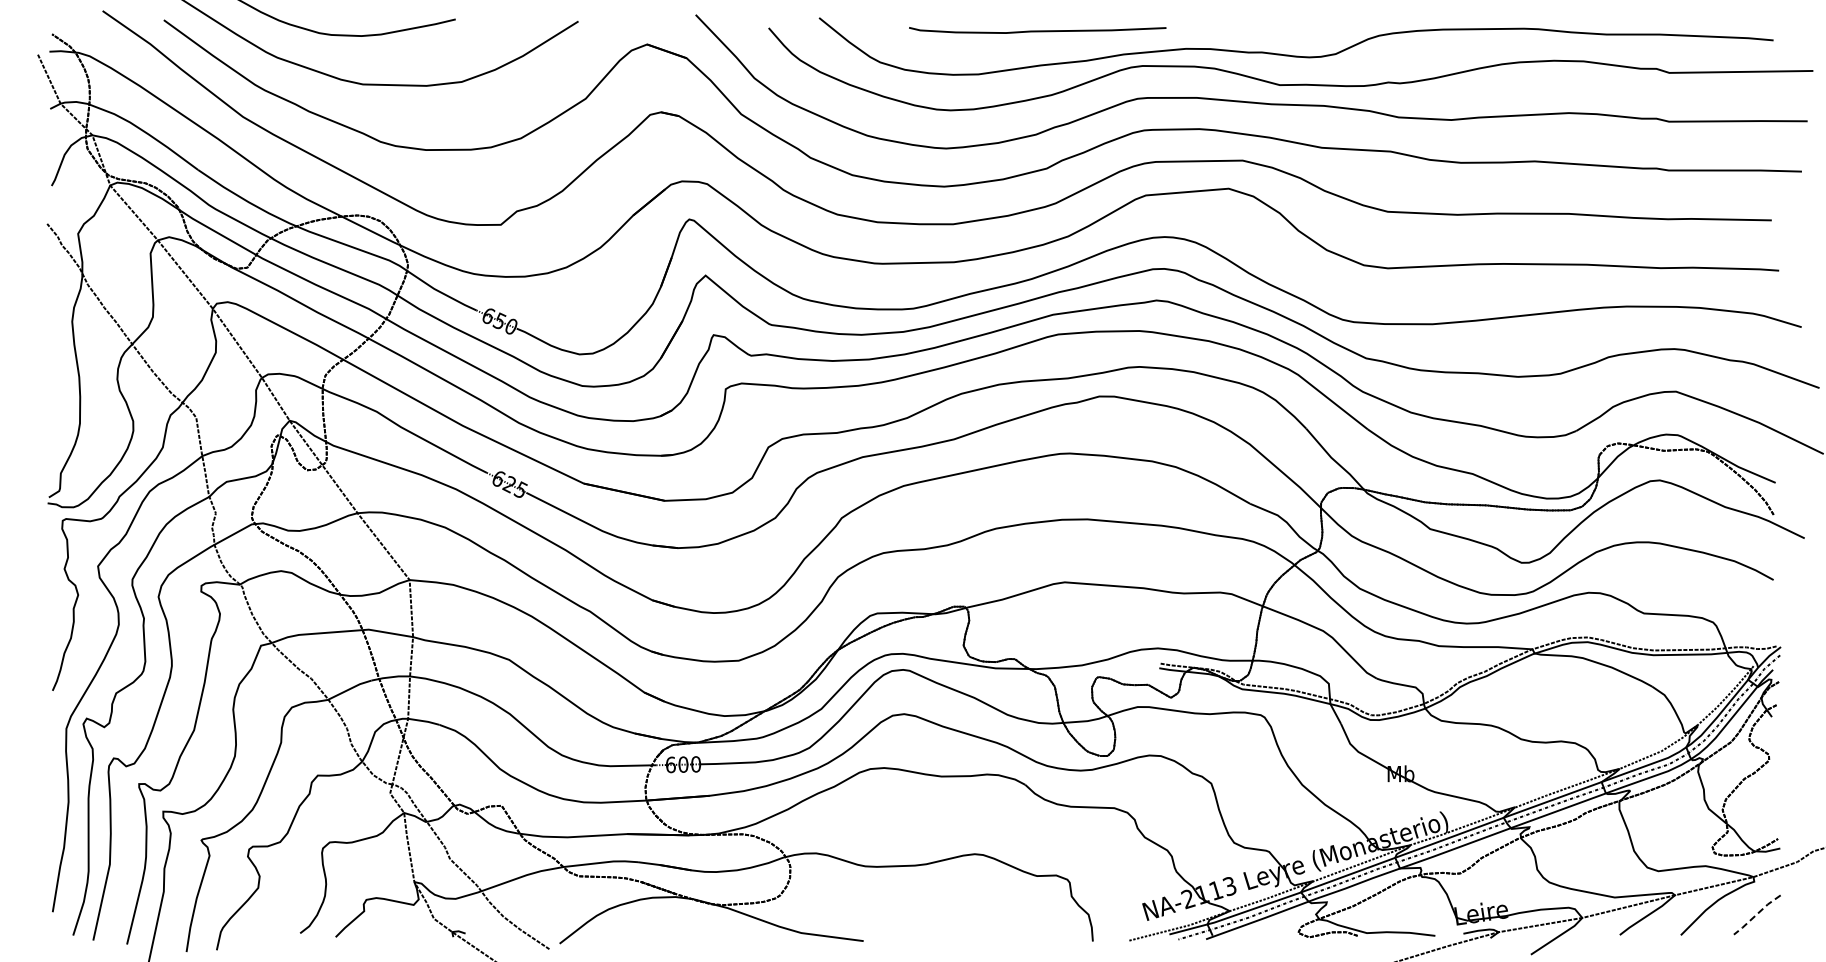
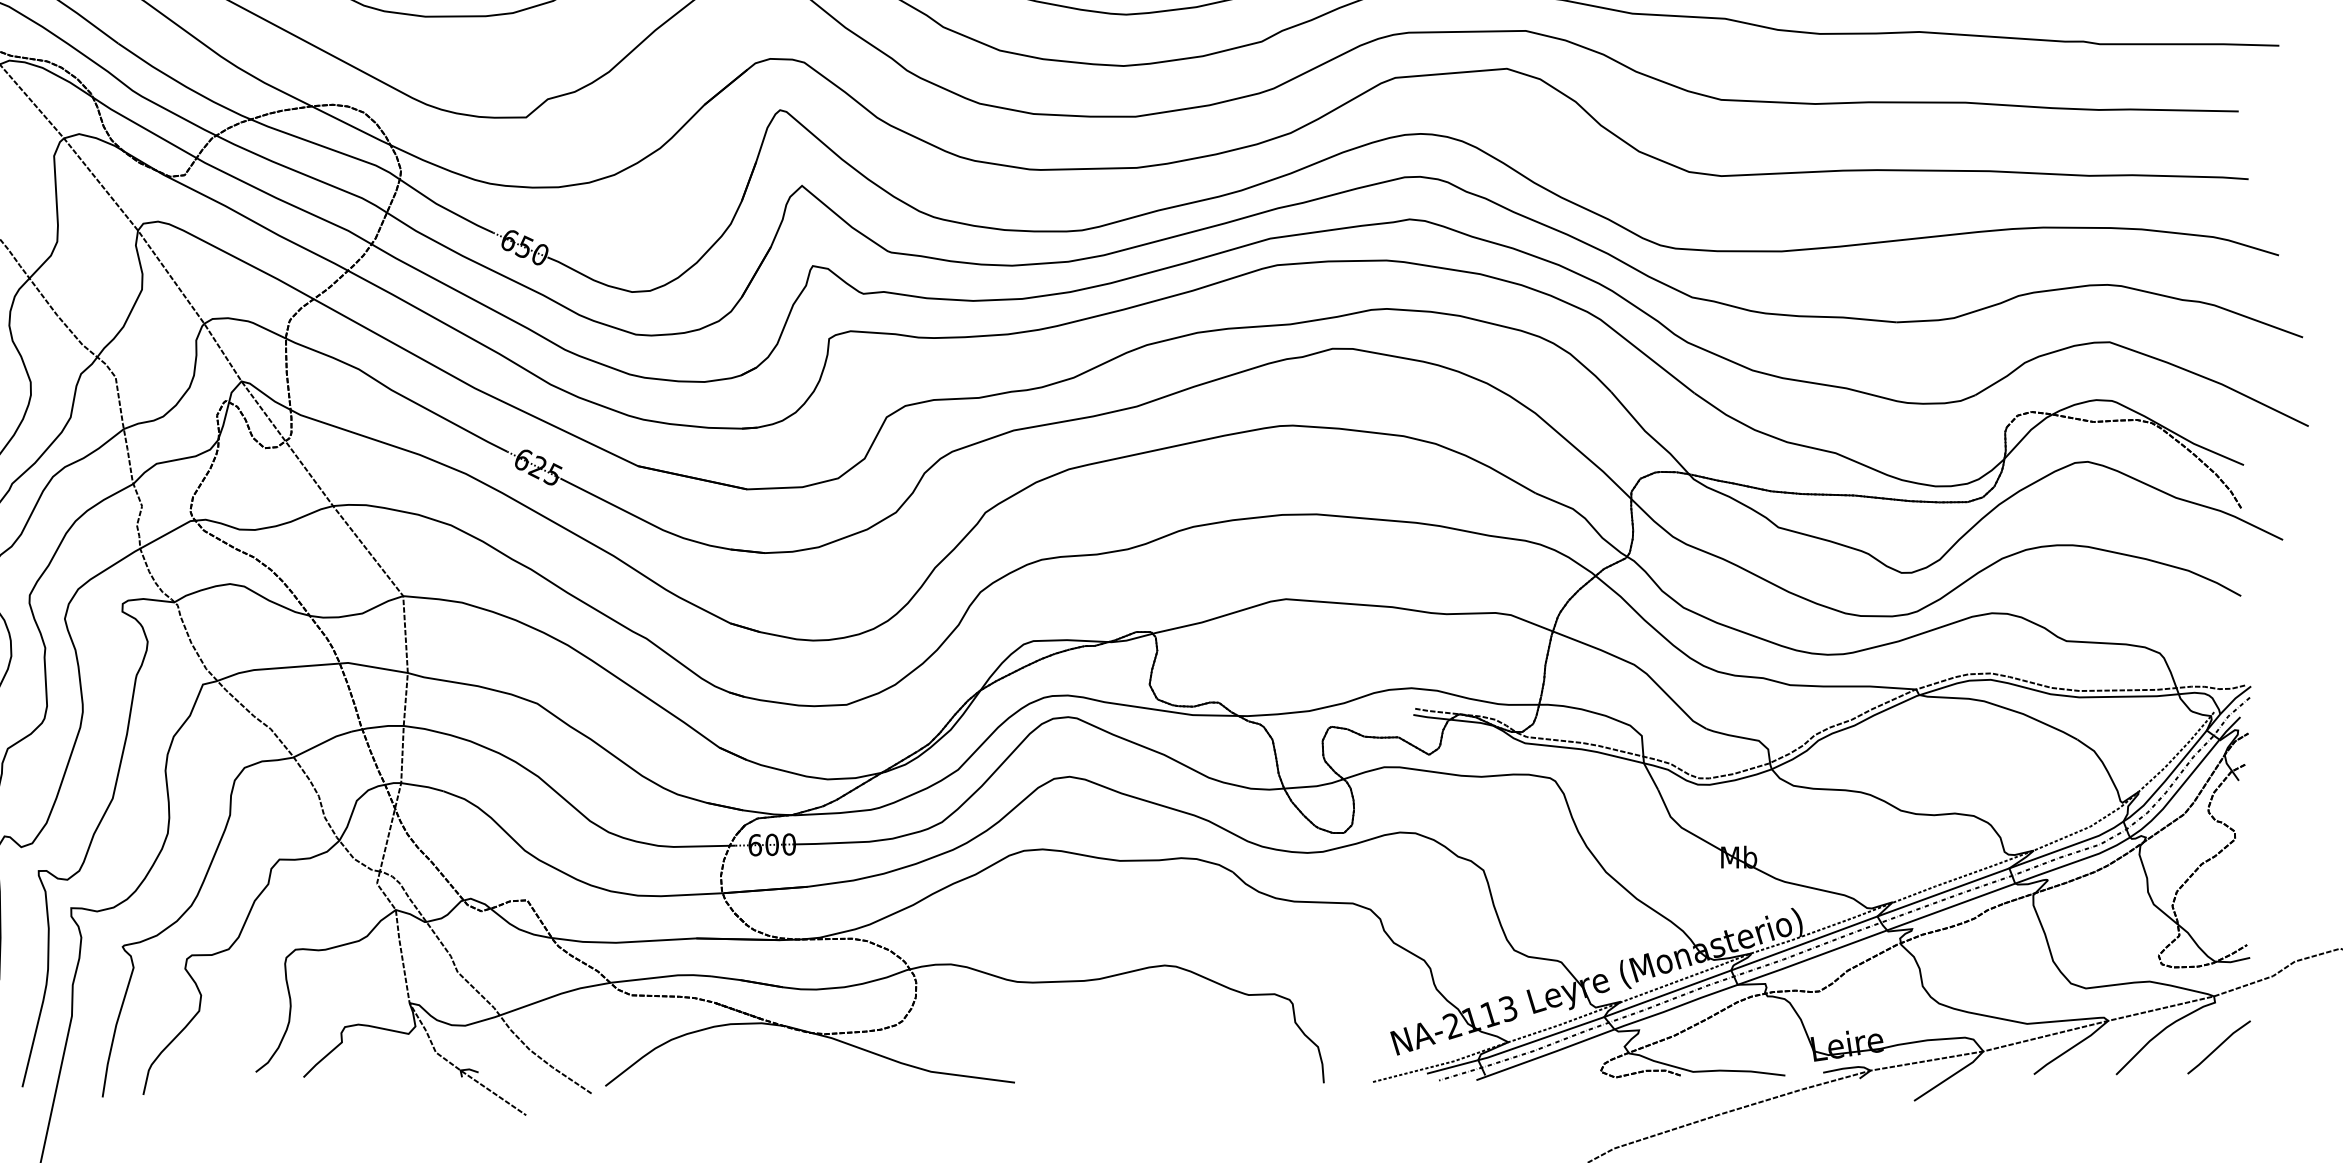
line: (1756, 914) -> (2218, 1046), dashed -> solid

